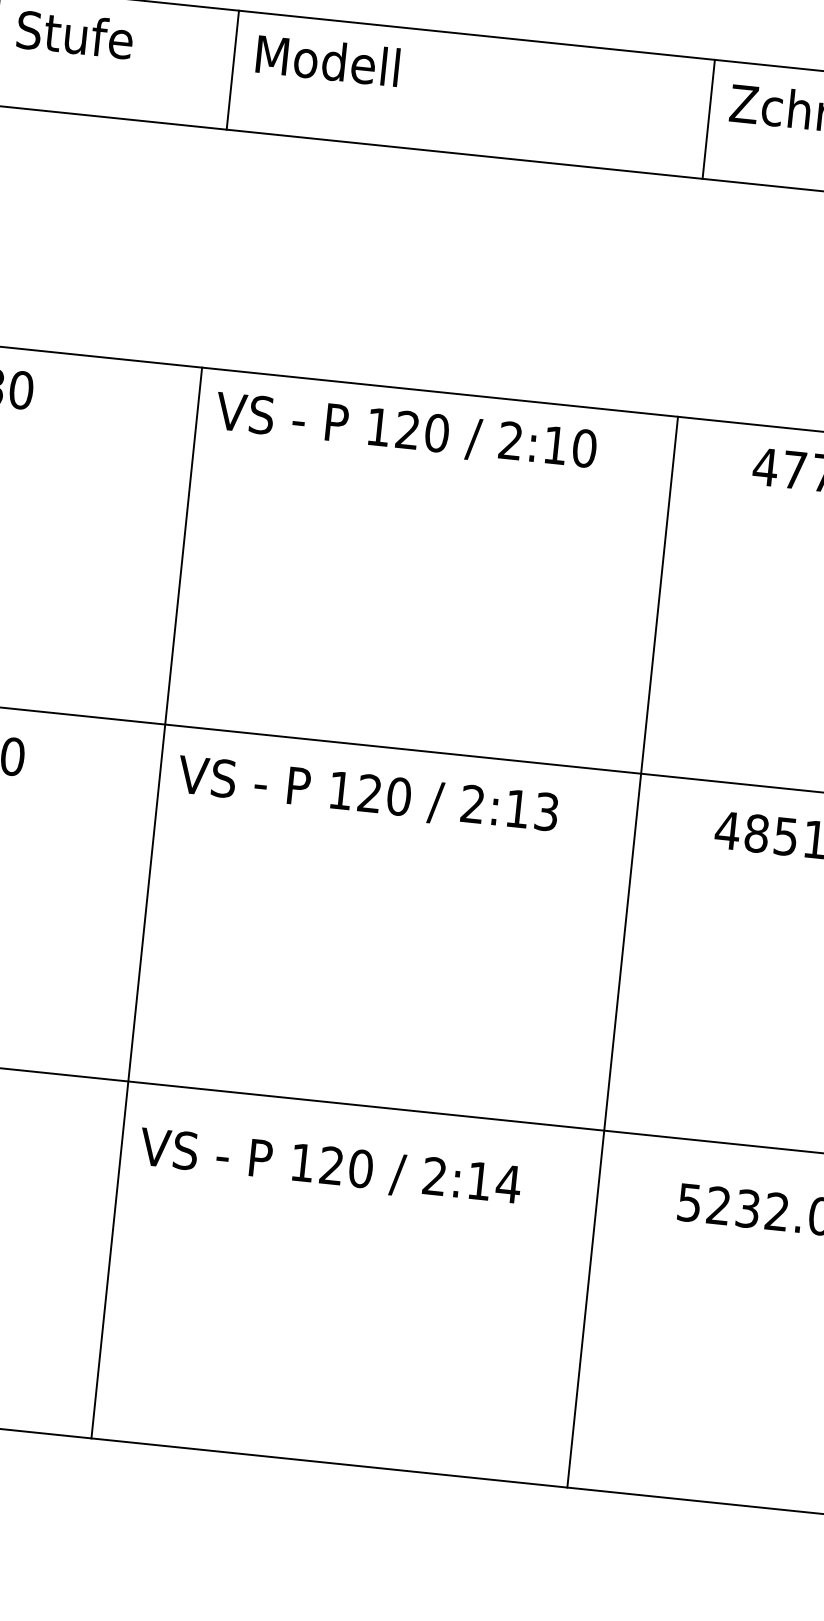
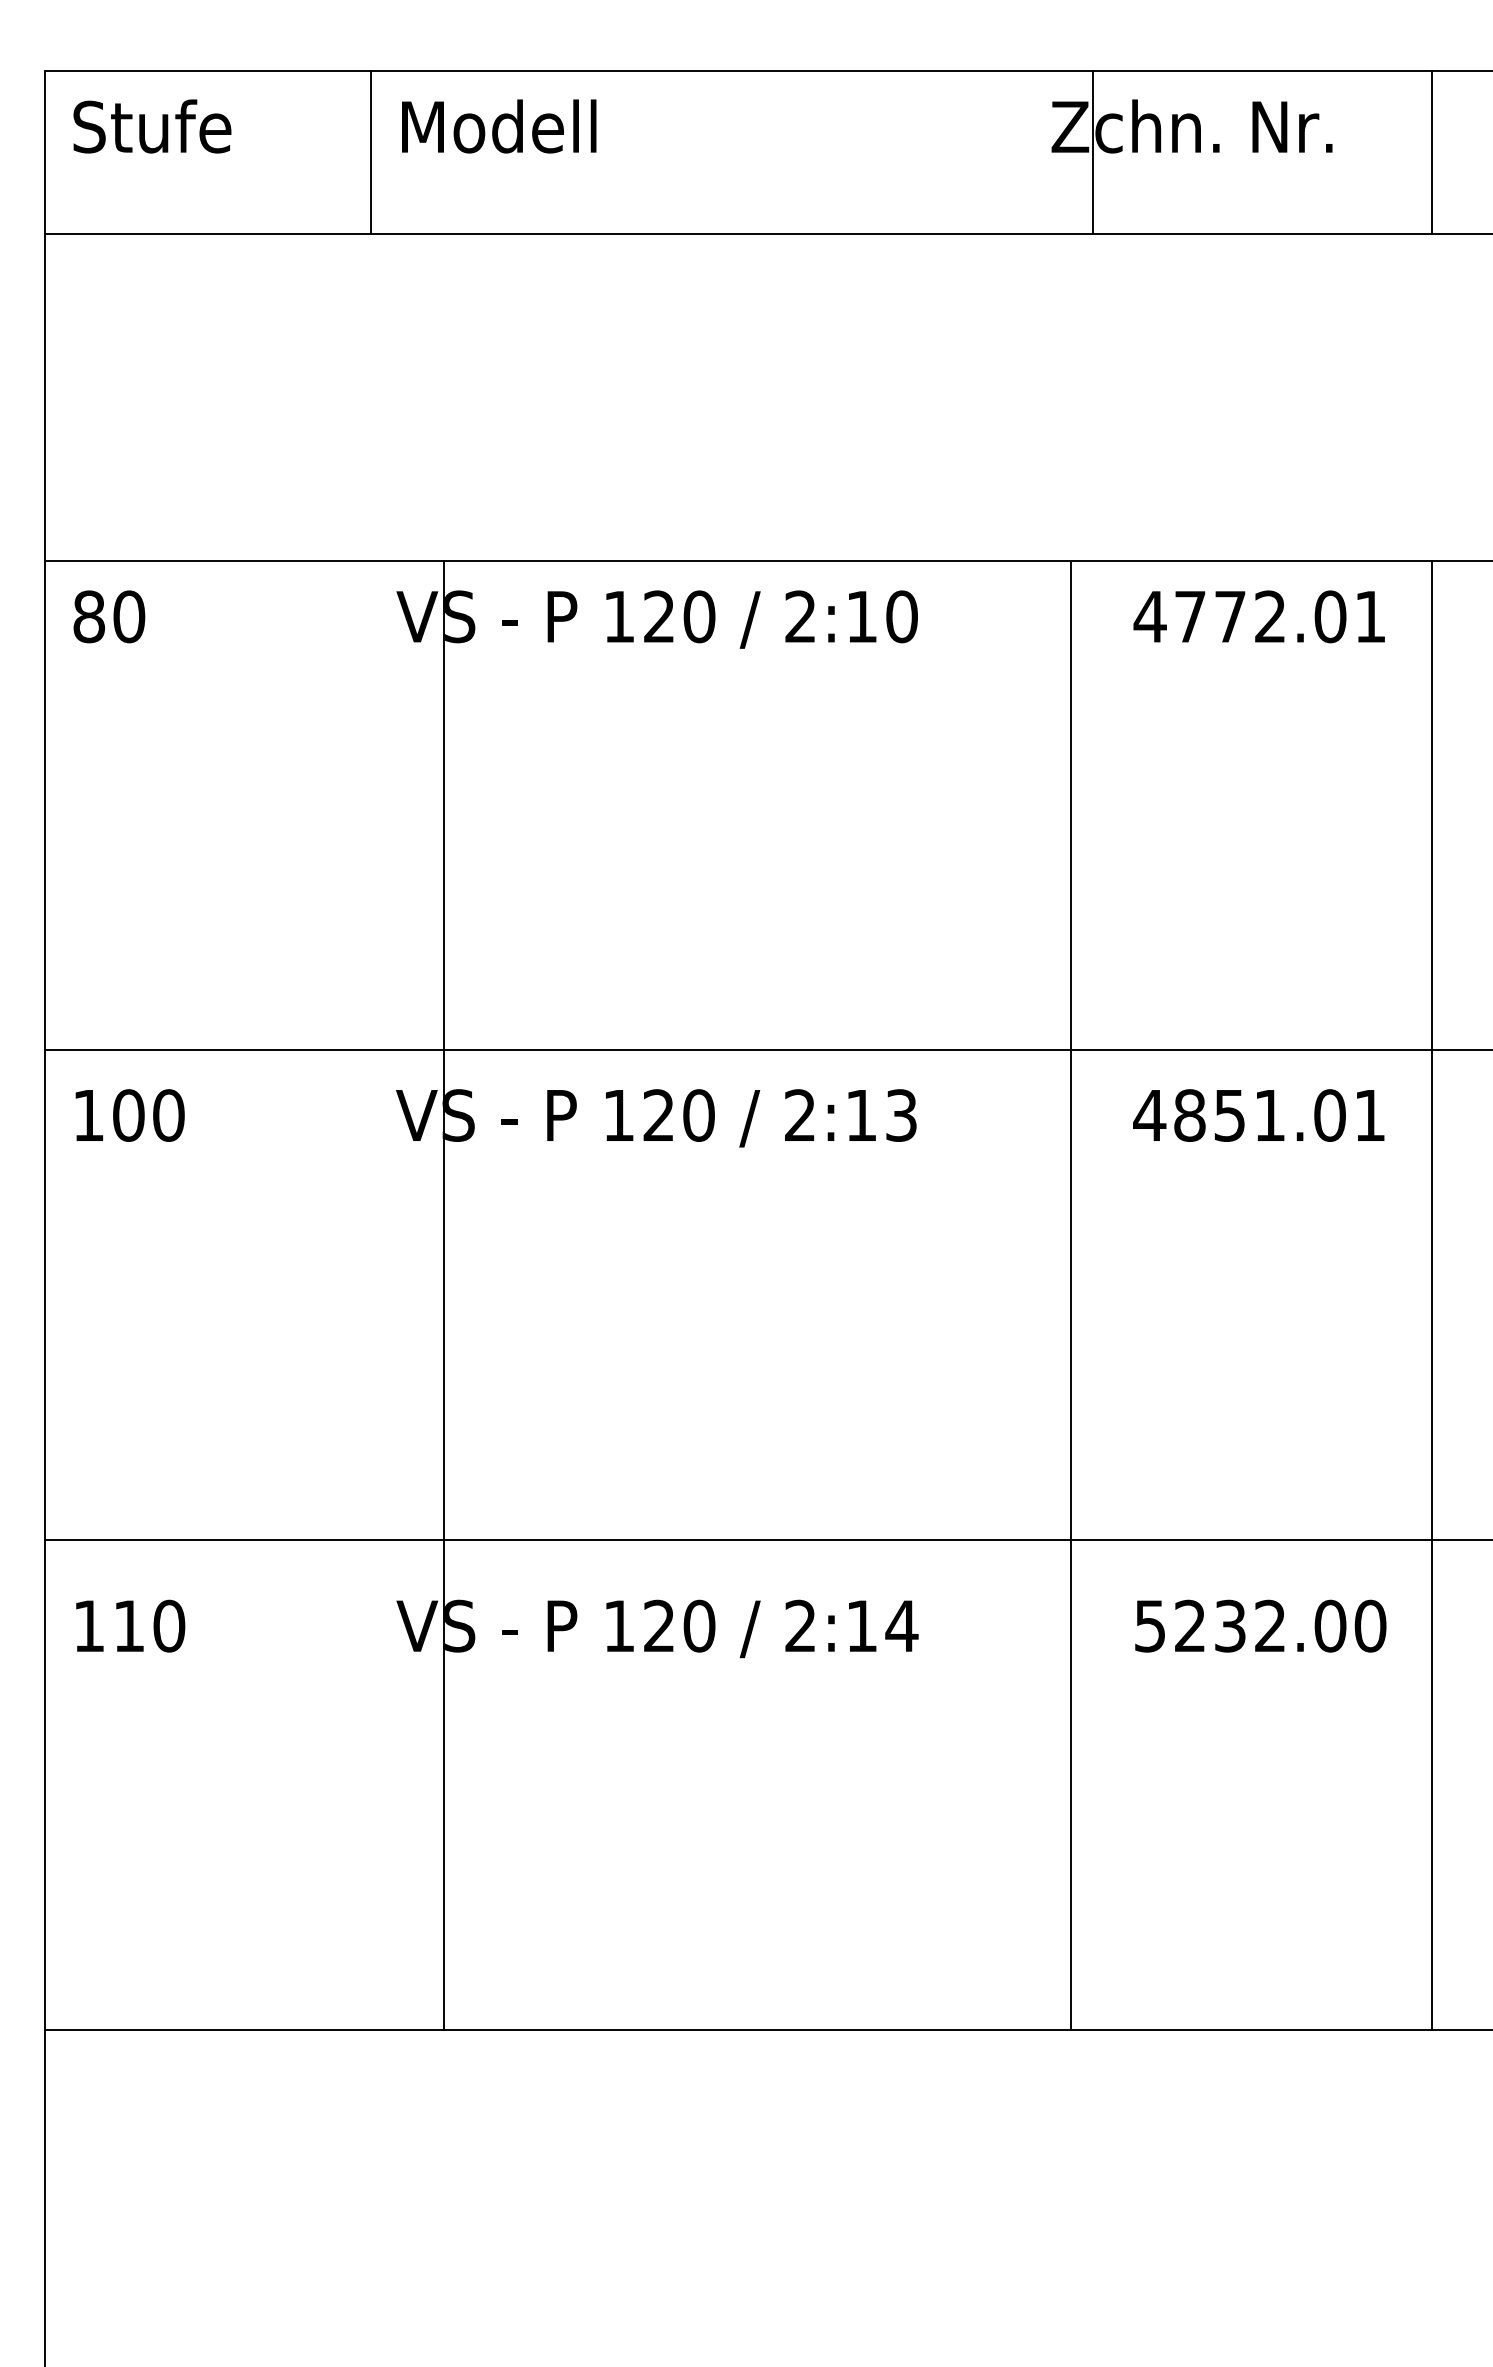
line: (708, 119) -> (1093, 152), moved
line: (146, 902) -> (444, 1294), moved
line: (622, 951) -> (1071, 1294), moved

